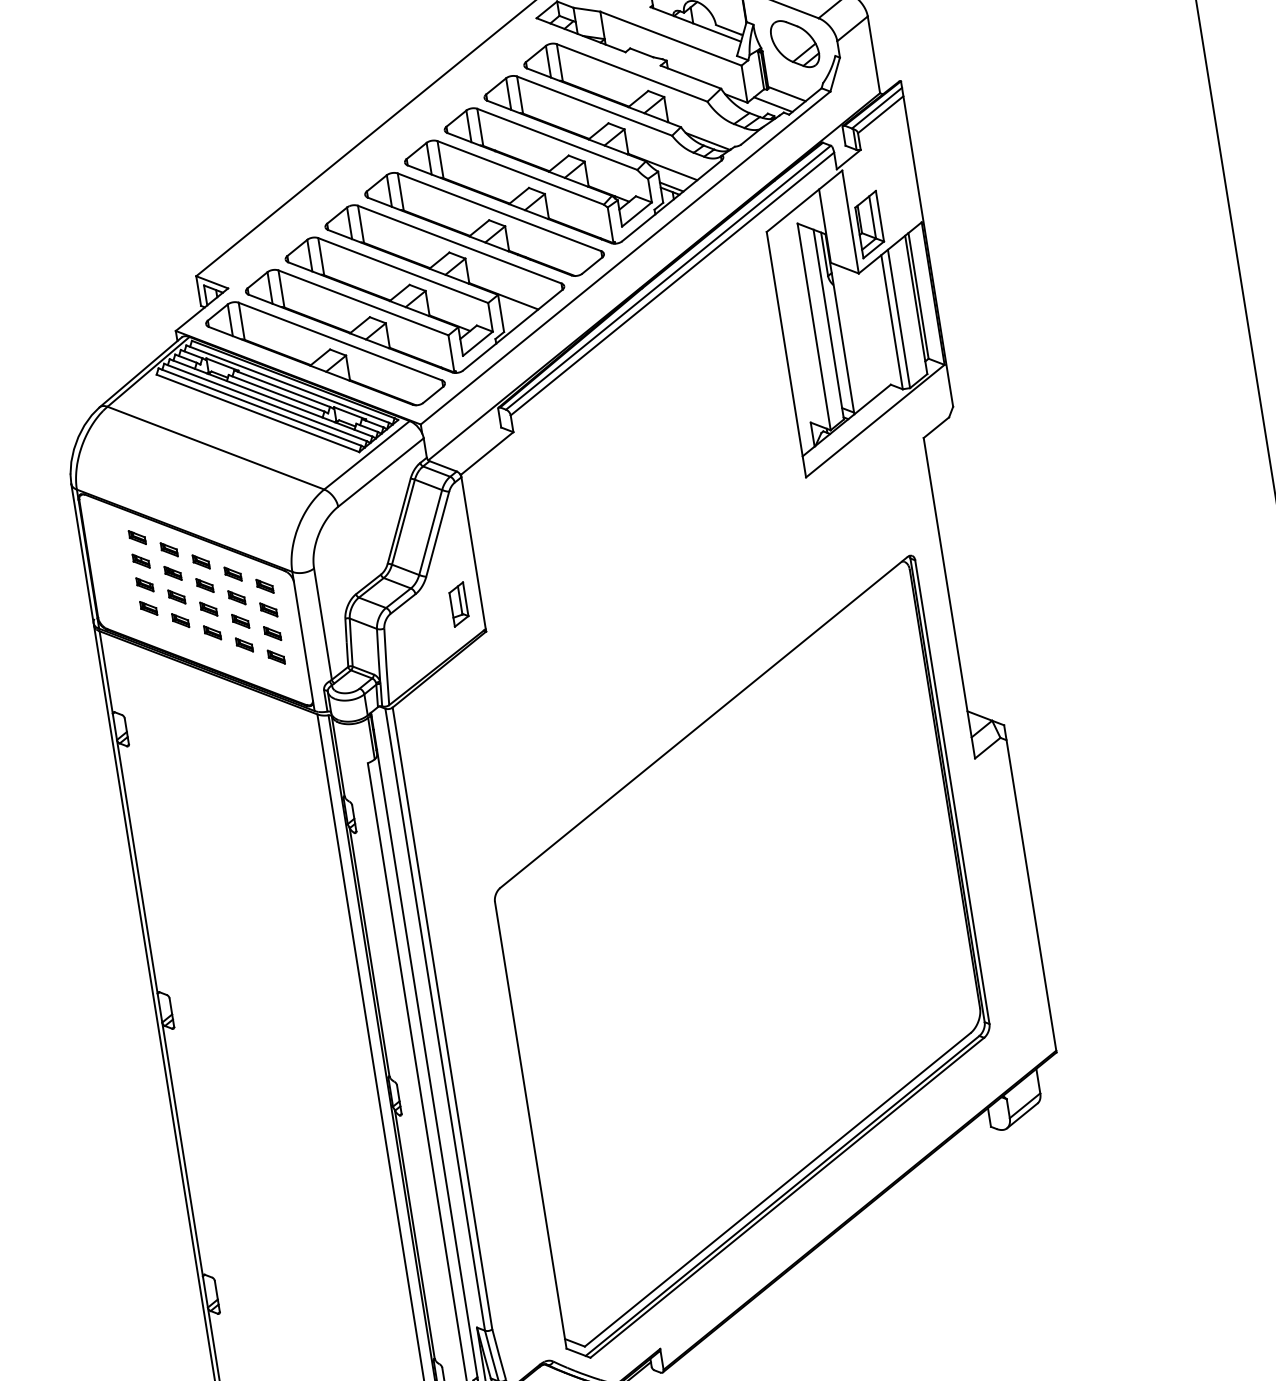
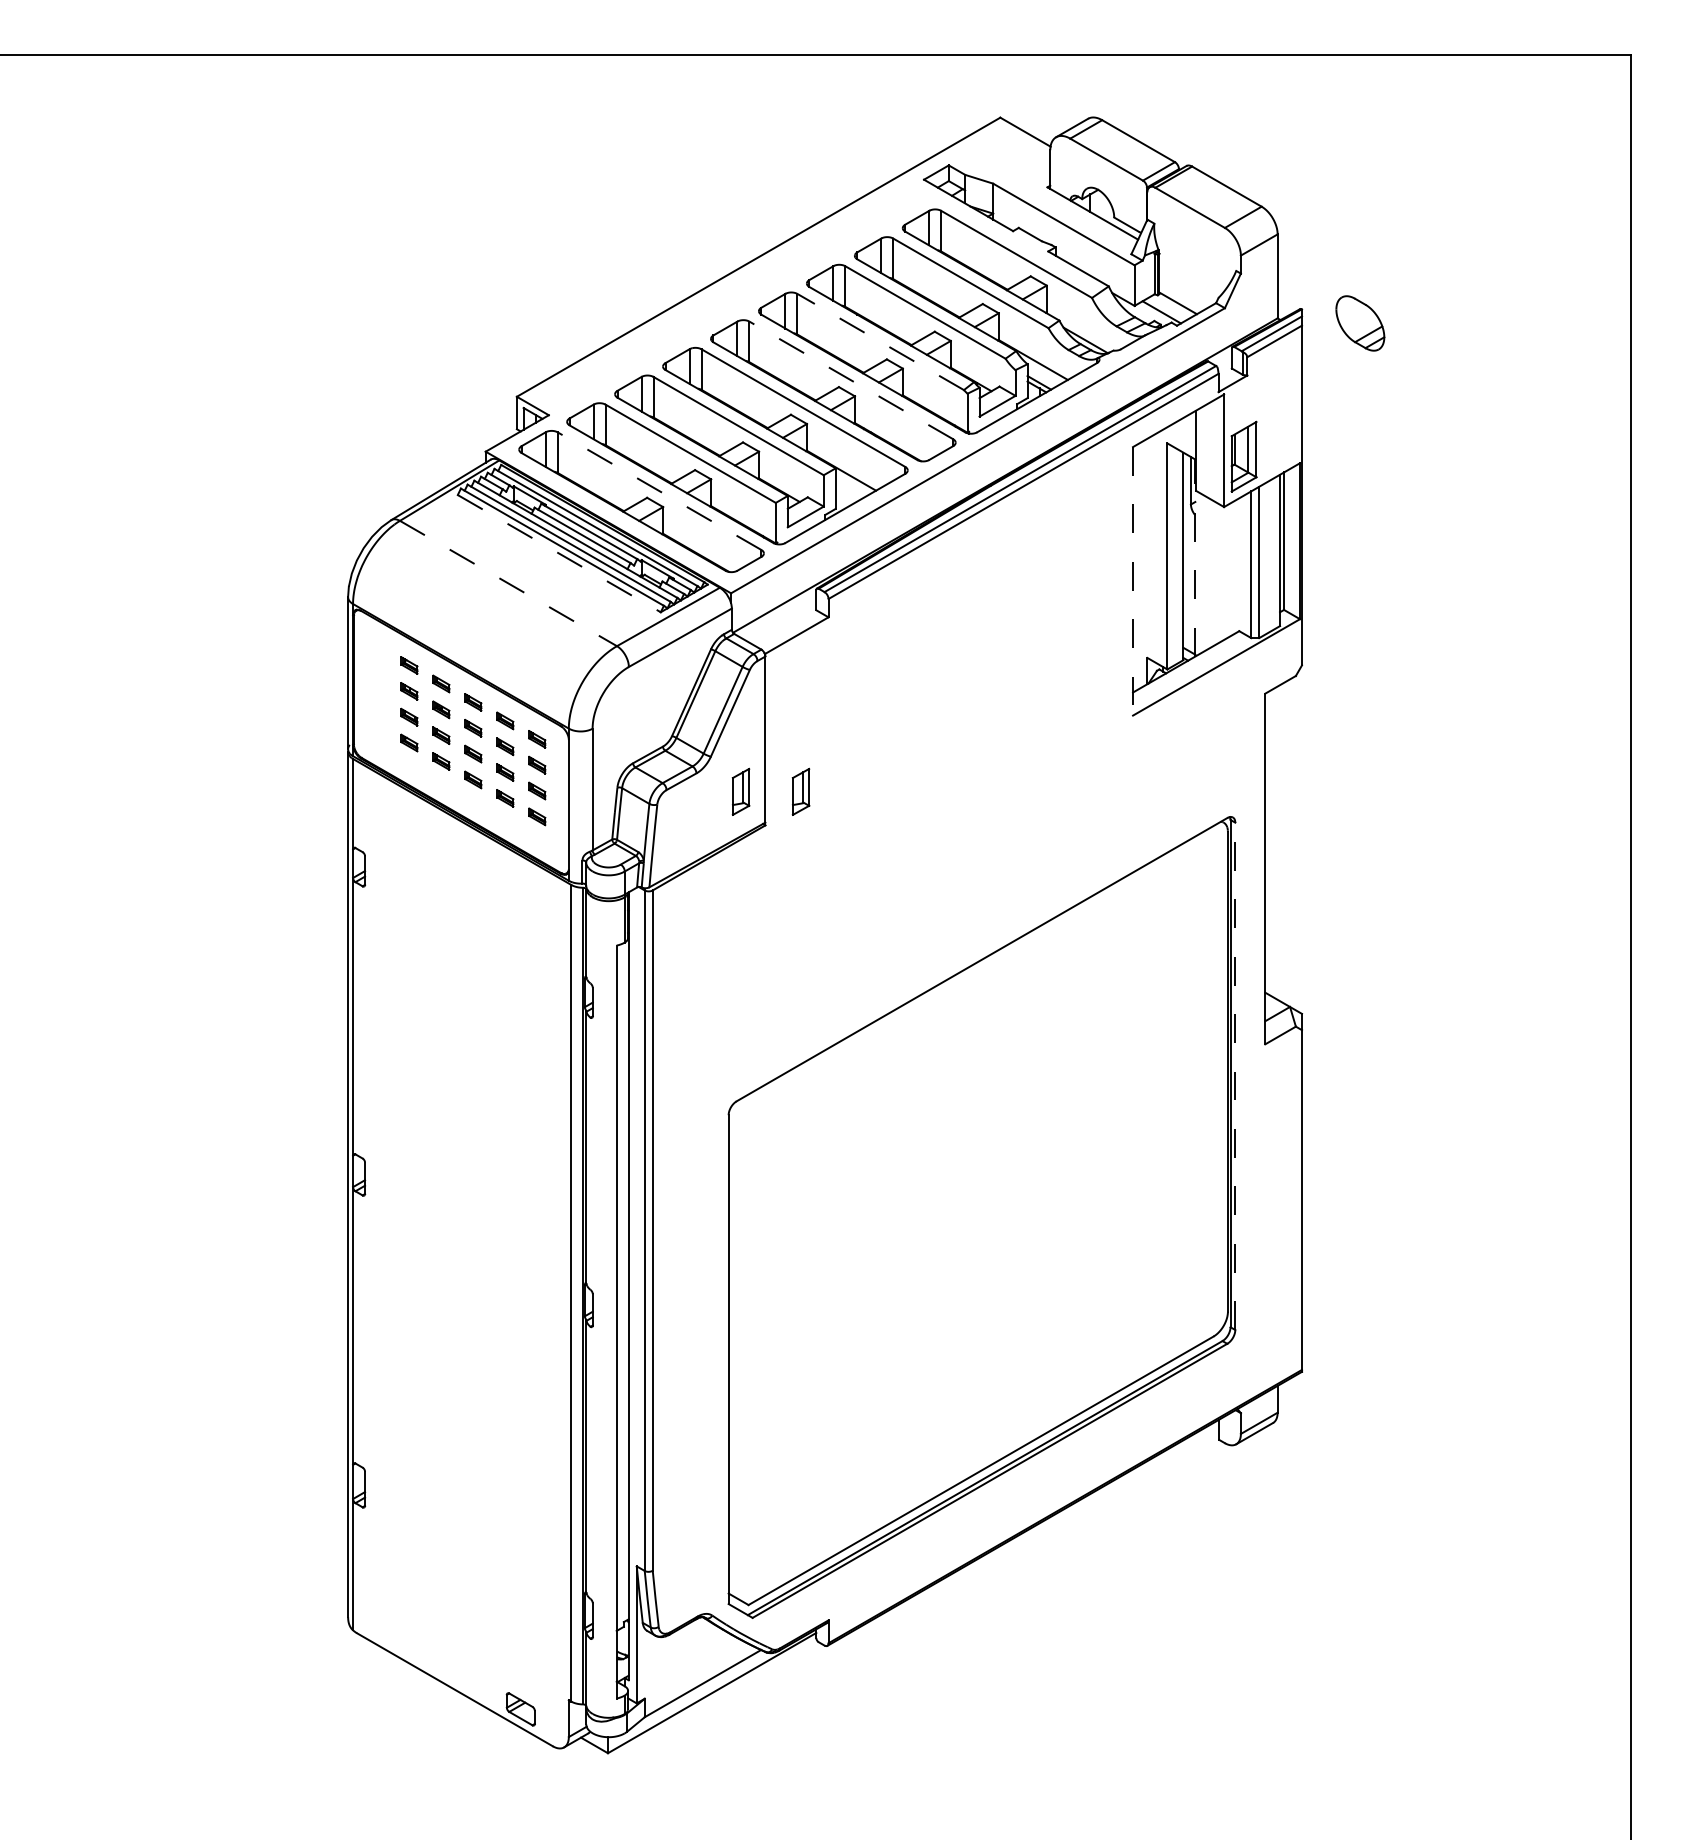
part: (795, 44) -> (1360, 323), moved
line: (520, 172) -> (880, 341), solid -> dashed
line: (499, 212) -> (851, 380), solid -> dashed
line: (840, 324) -> (1195, 558), solid -> dashed
line: (340, 341) -> (659, 491), solid -> dashed
line: (786, 354) -> (1133, 581), solid -> dashed
line: (258, 413) -> (559, 553), solid -> dashed
line: (215, 448) -> (508, 583), solid -> dashed
part: (513, 595) -> (800, 791), added
line: (952, 792) -> (1235, 1076), solid -> dashed

